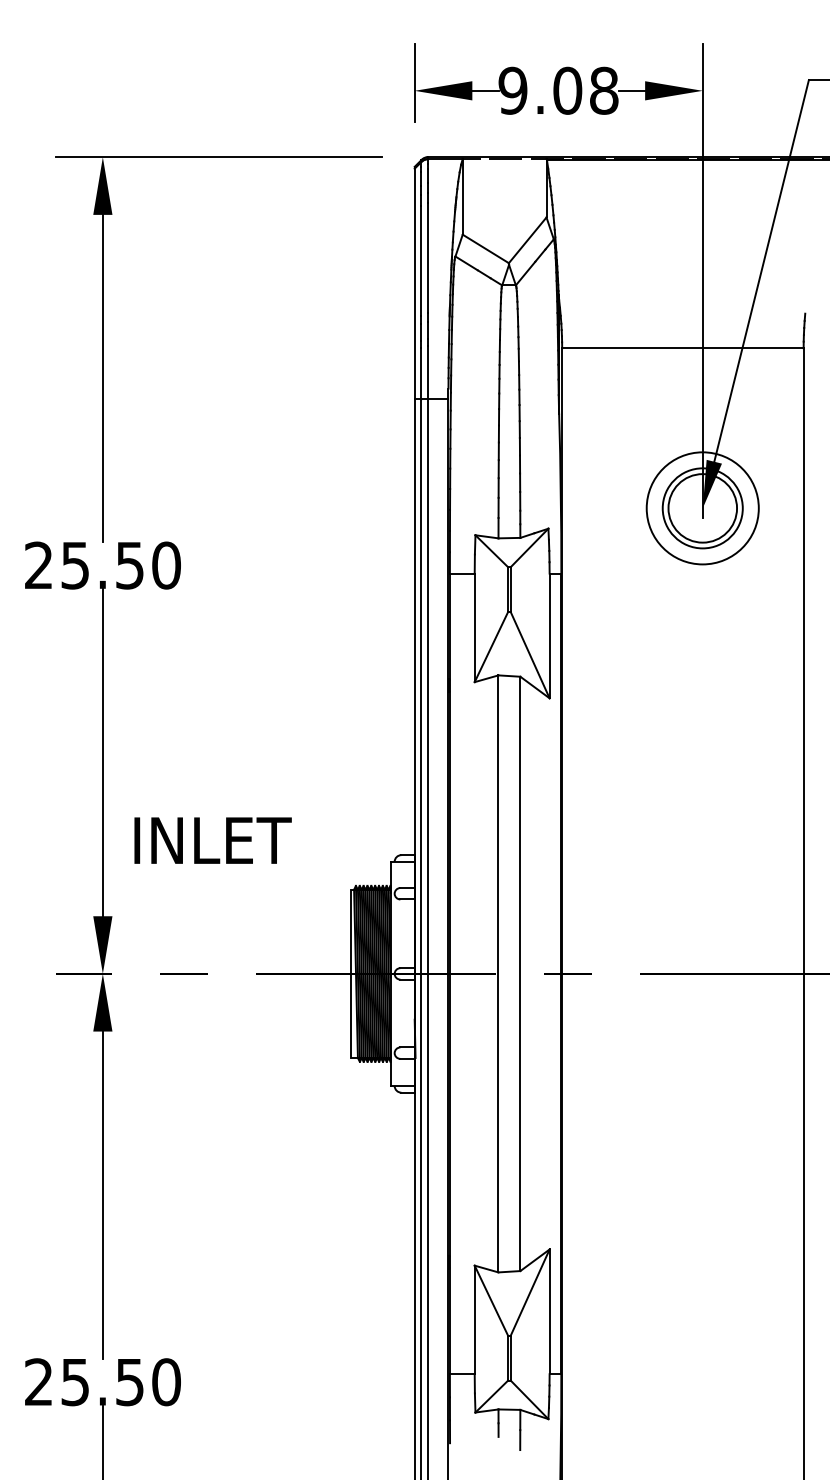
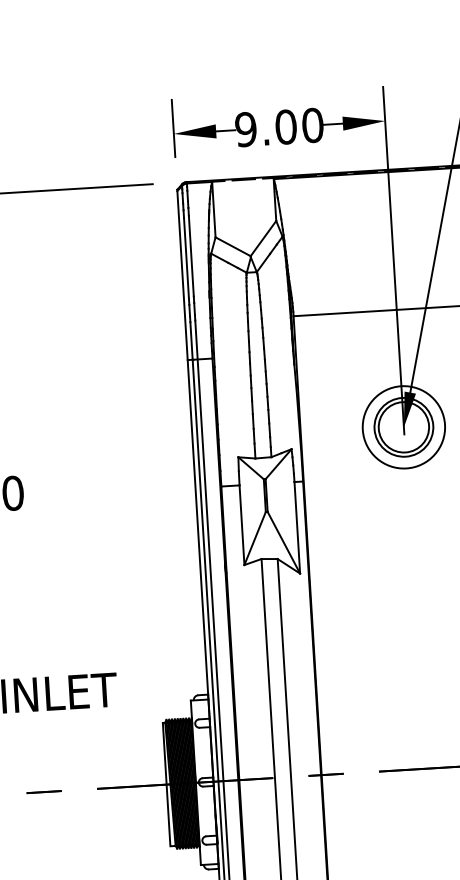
text: (603, 90) -> (312, 125), 9.08 -> 9.00

